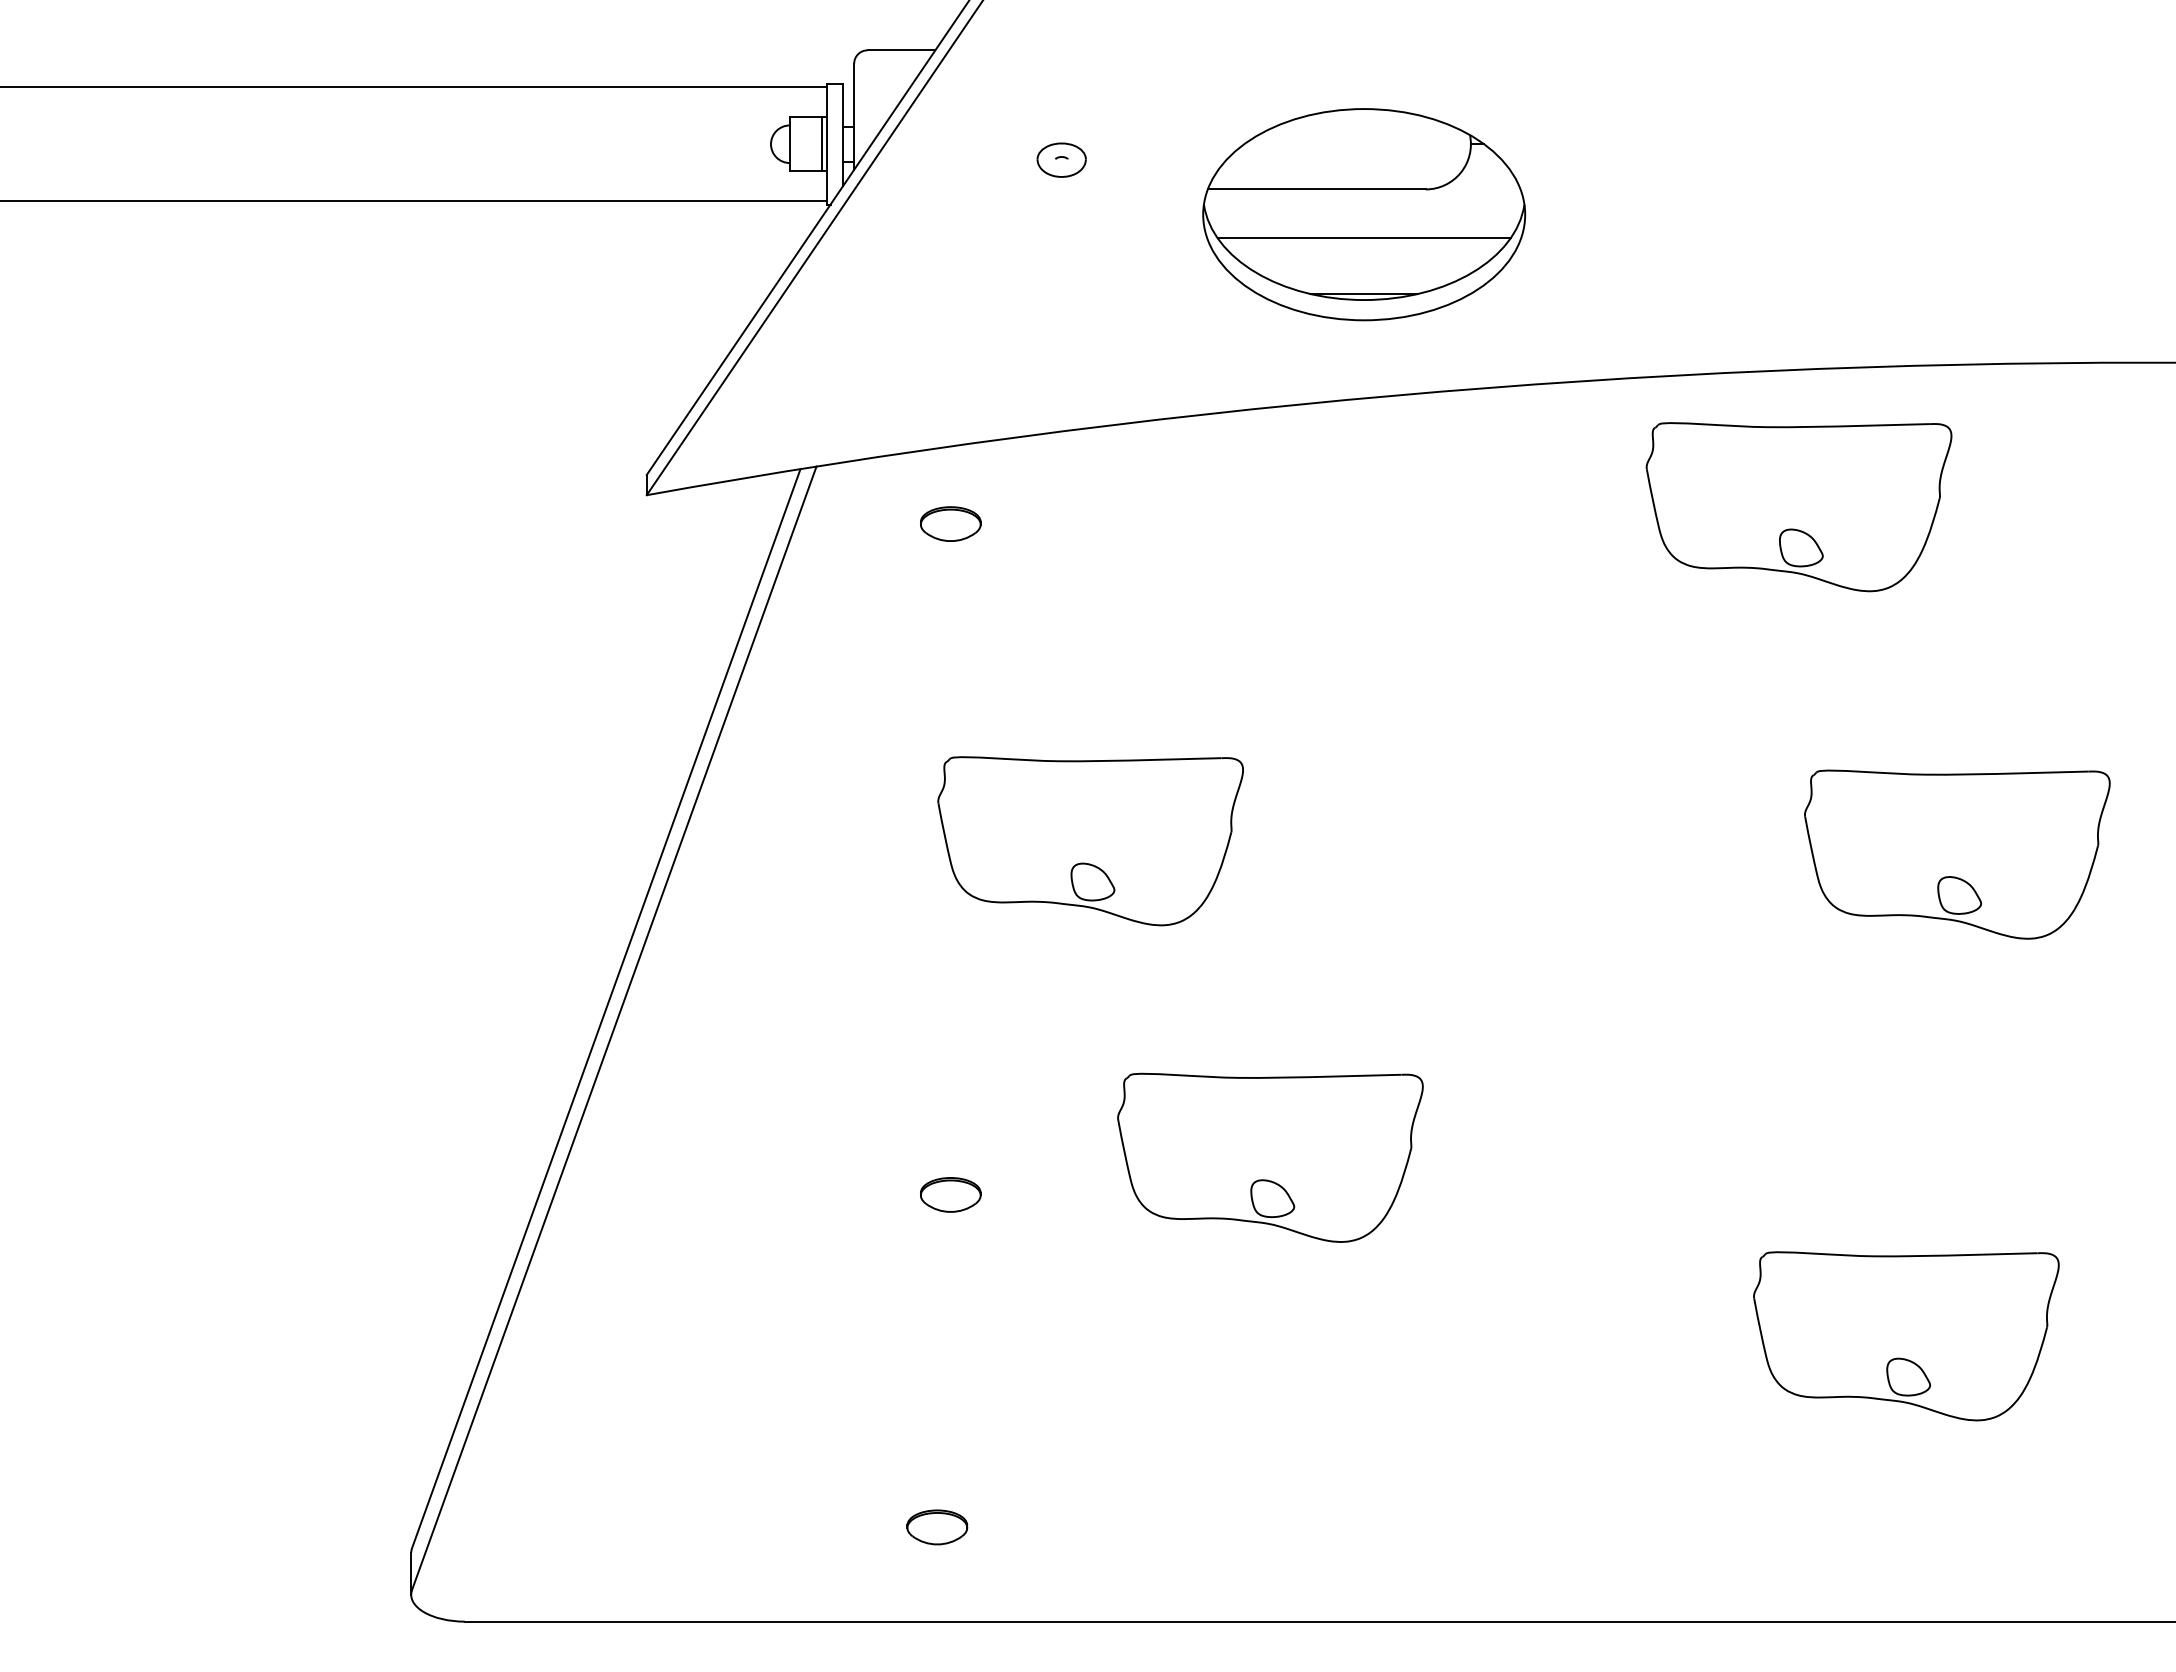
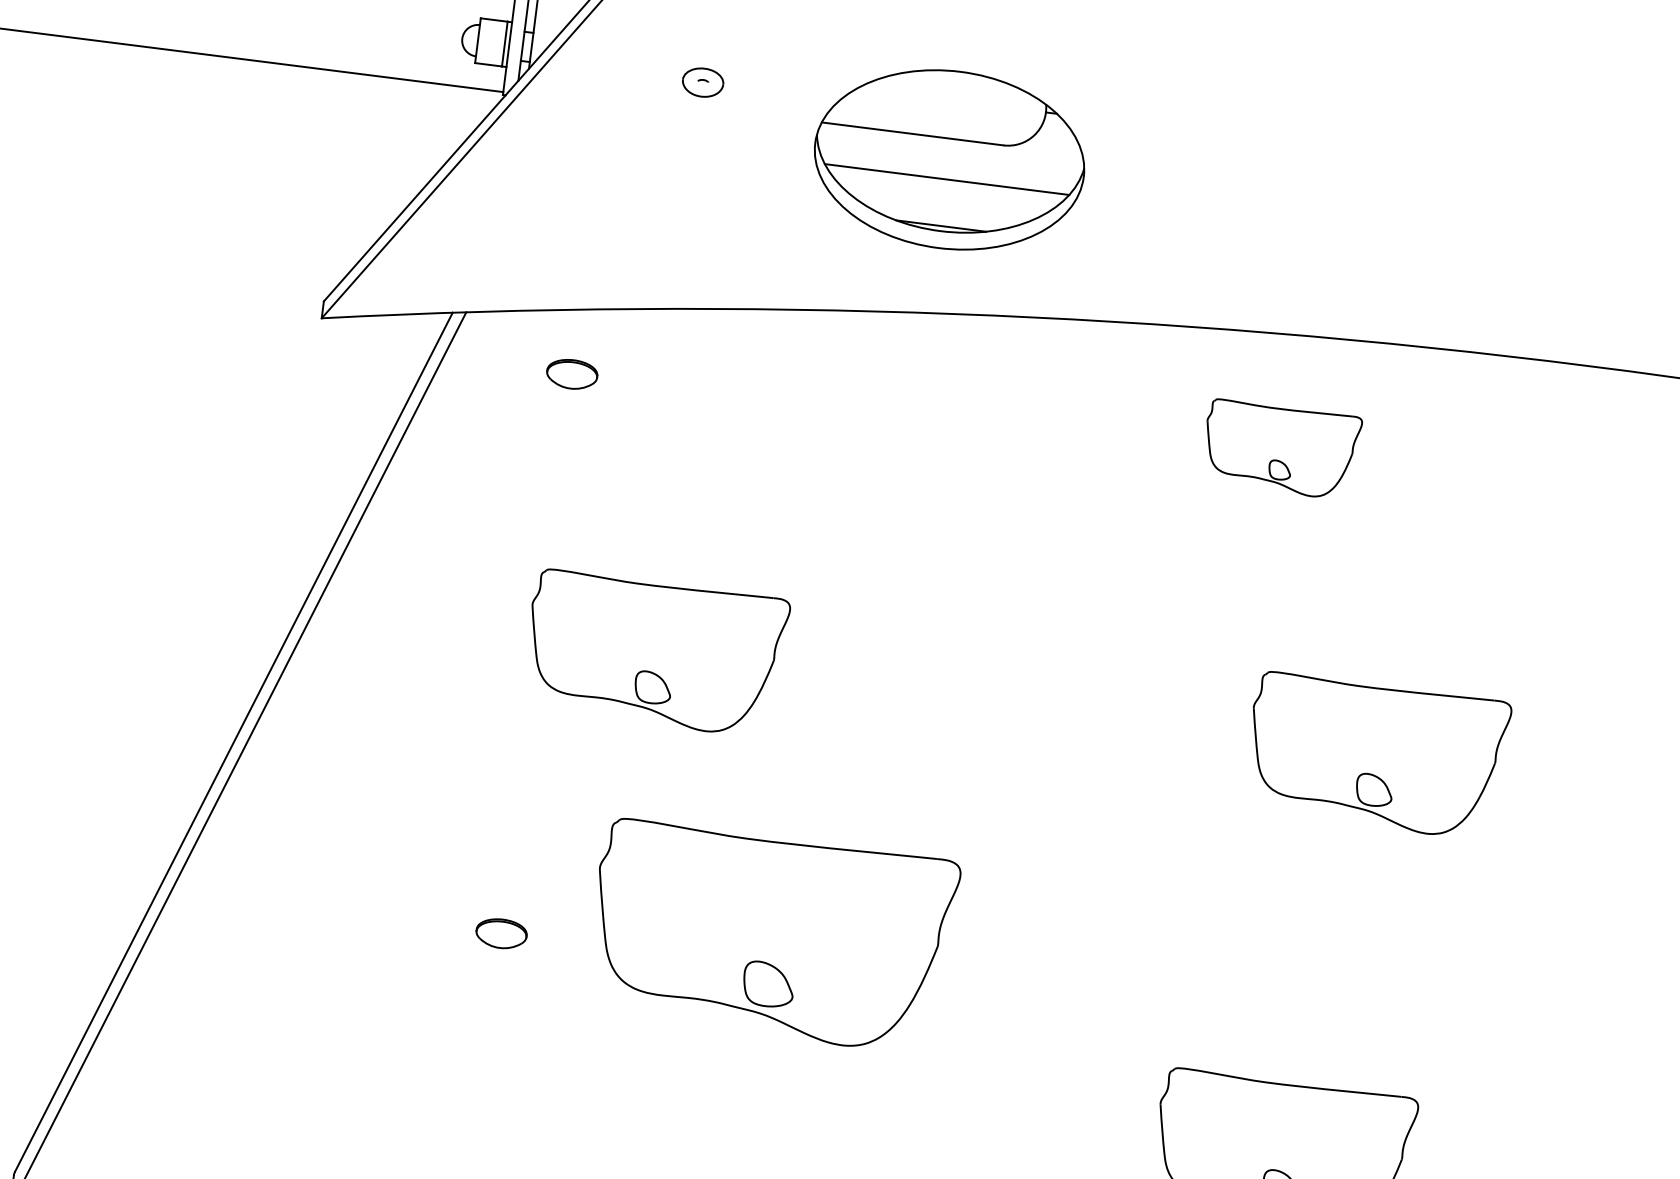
part: (1798, 507) -> (1280, 449), size x0.6
part: (1270, 1157) -> (772, 936), size x1.4

